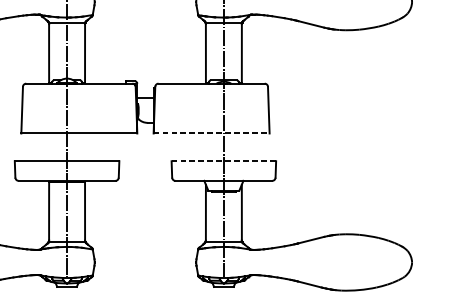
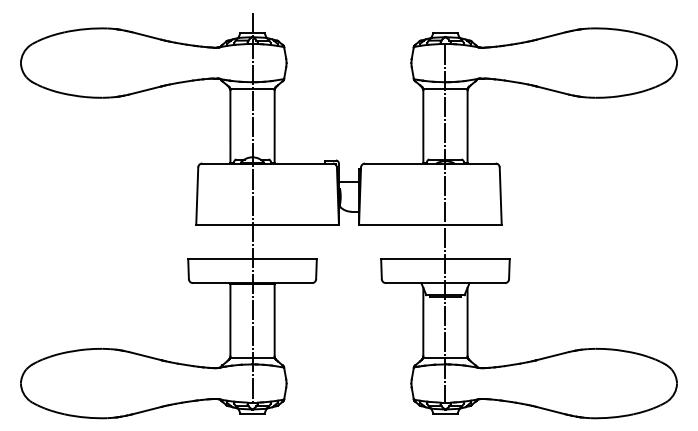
line: (211, 133) -> (430, 224), dashed -> solid
line: (223, 161) -> (445, 259), dashed -> solid

